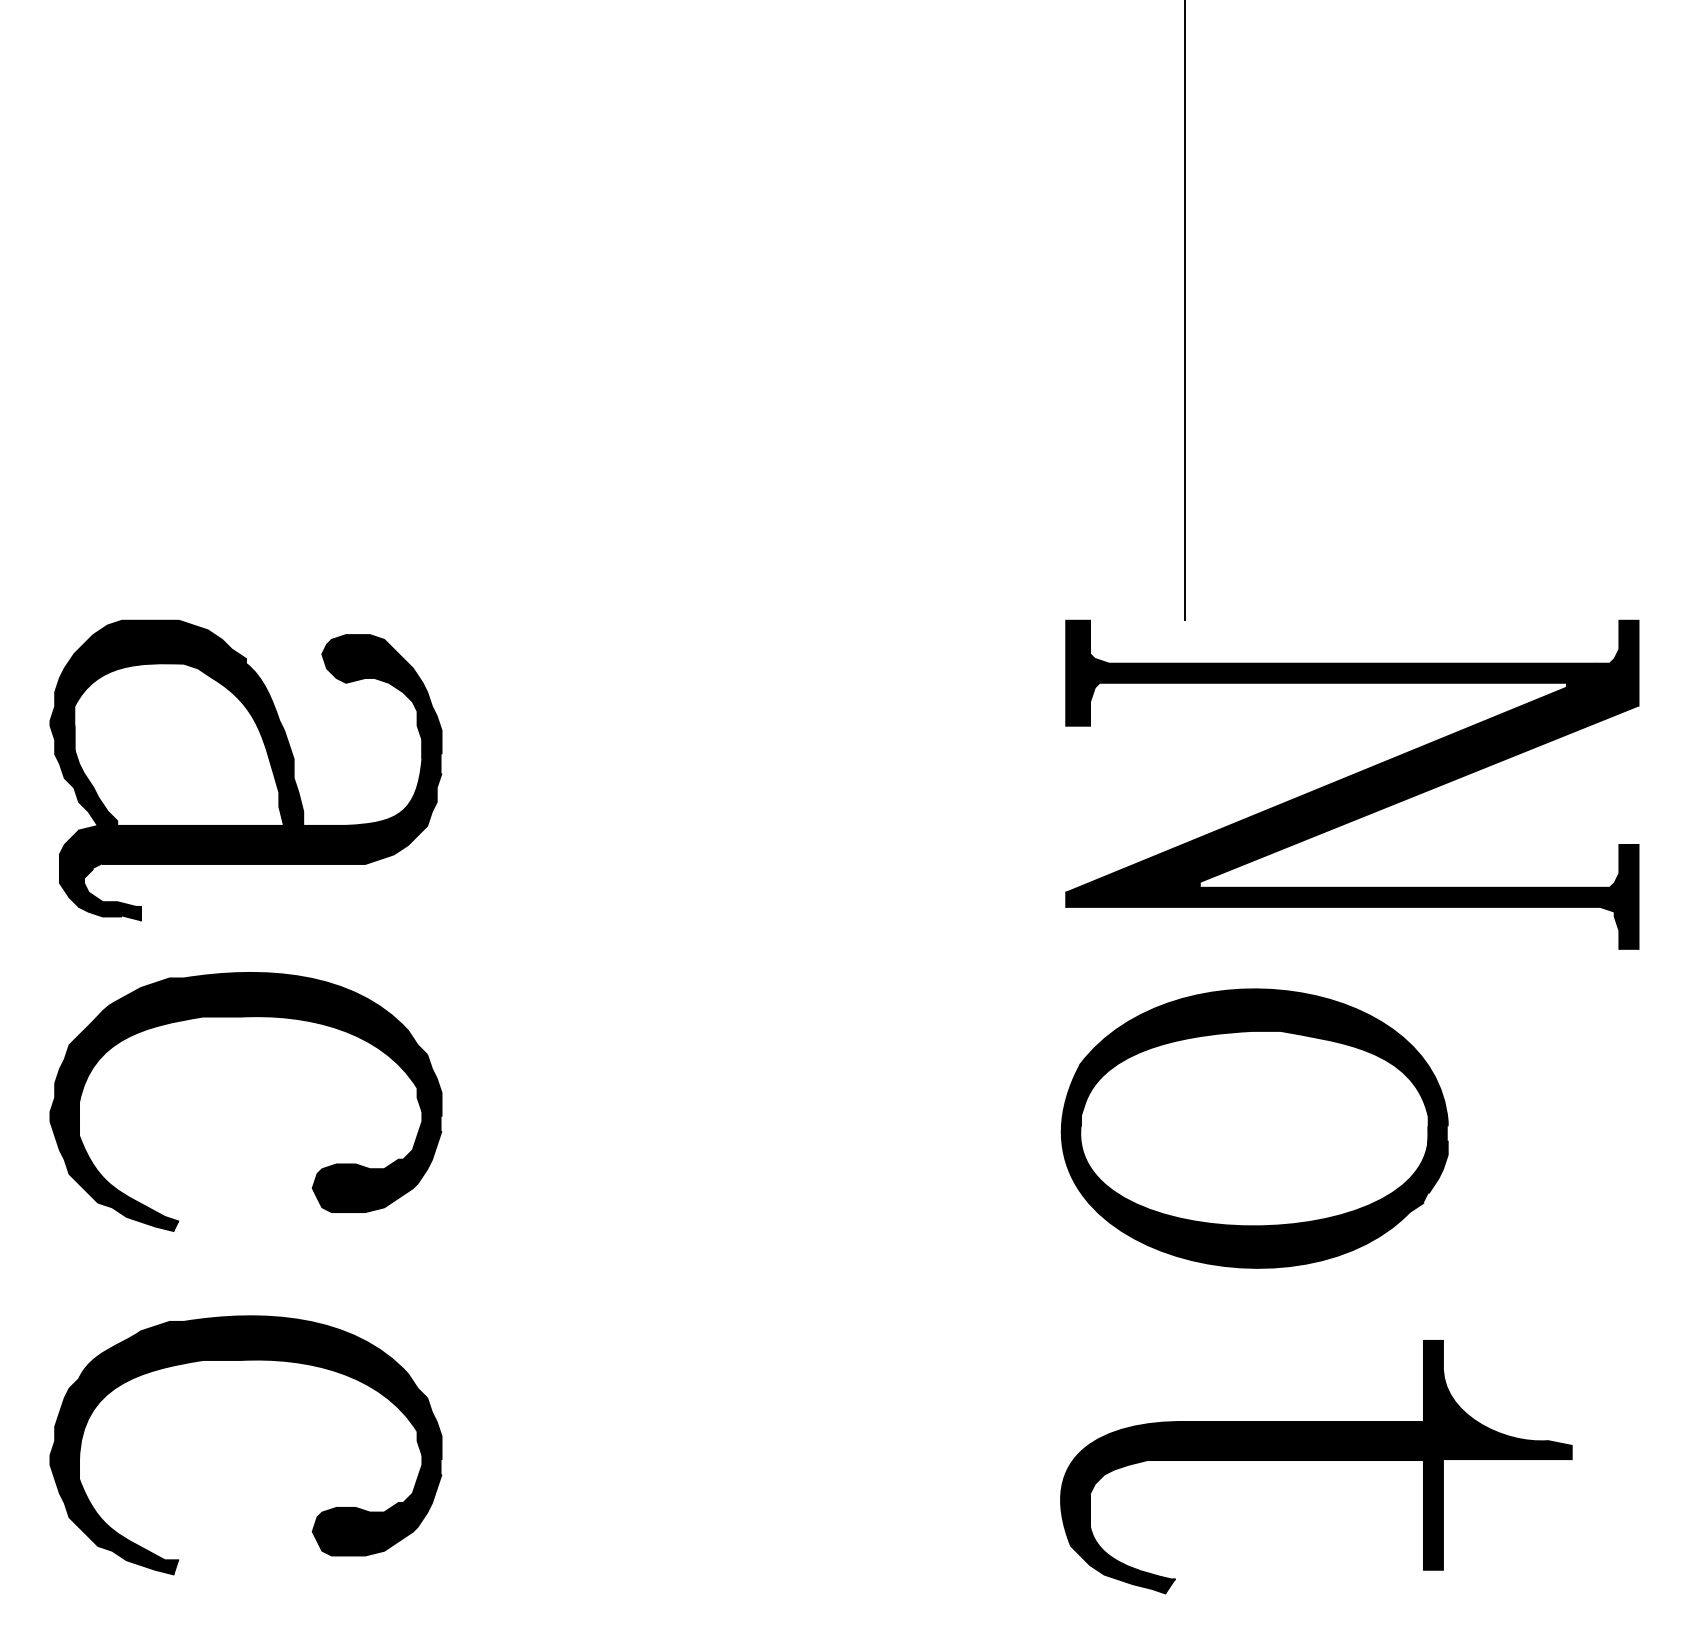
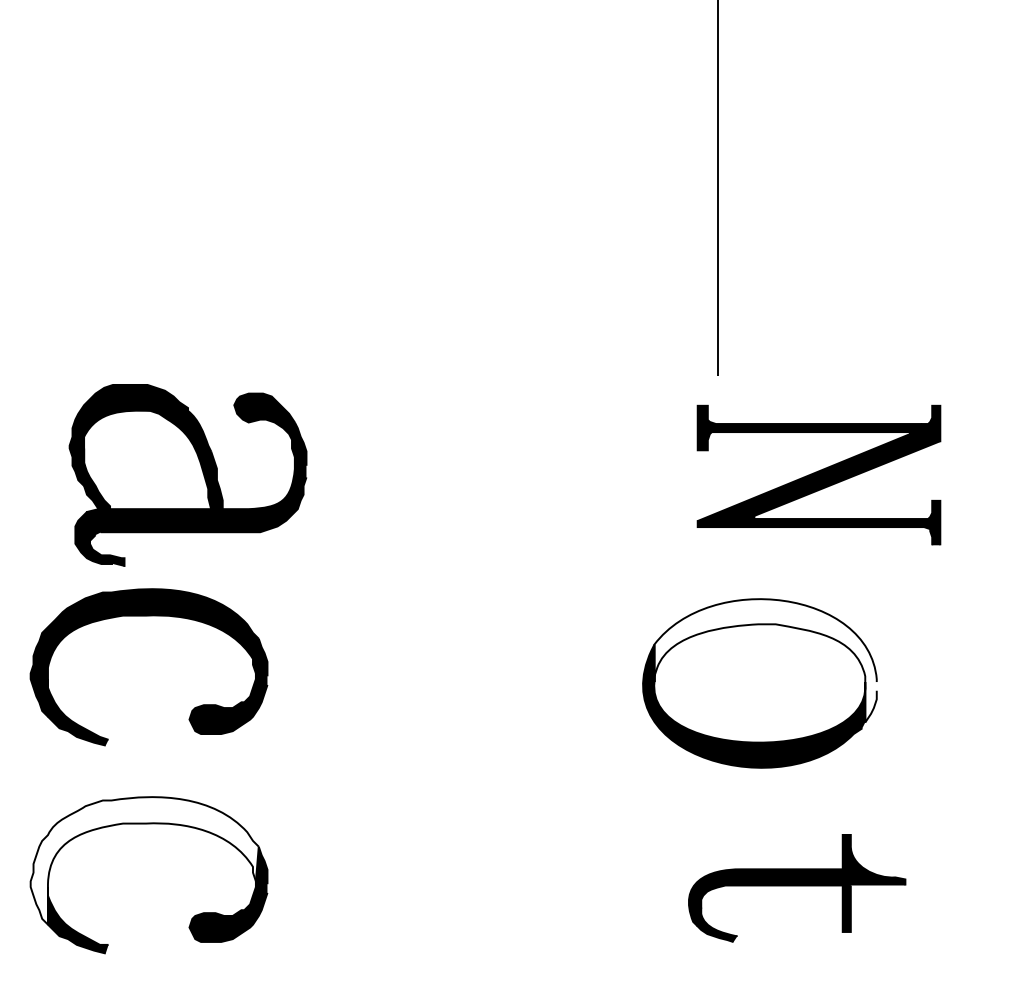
part: (245, 770) -> (187, 475), moved
part: (1351, 785) -> (818, 475), size x0.7
fill: (1263, 1090) -> (765, 660), removed
fill: (238, 1420) -> (144, 860), removed
part: (1315, 1467) -> (796, 888), size x0.7

